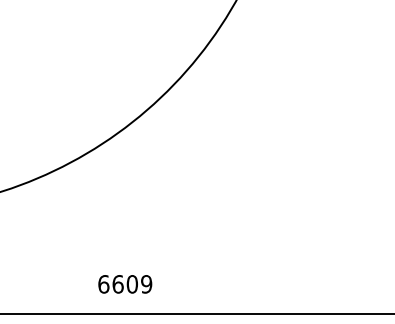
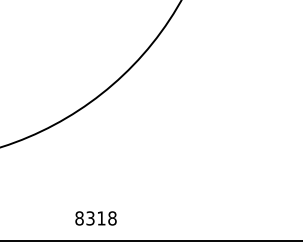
text: (124, 284) -> (95, 218), 6609 -> 8318

